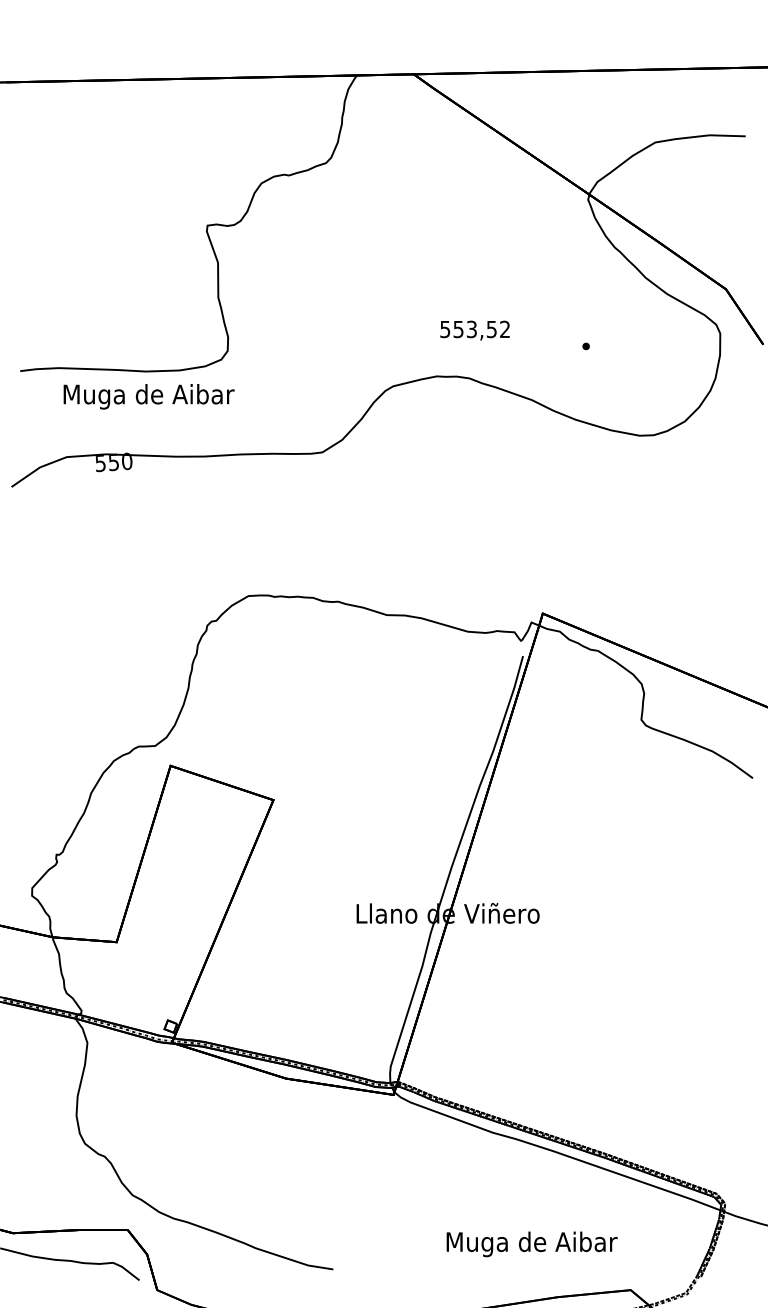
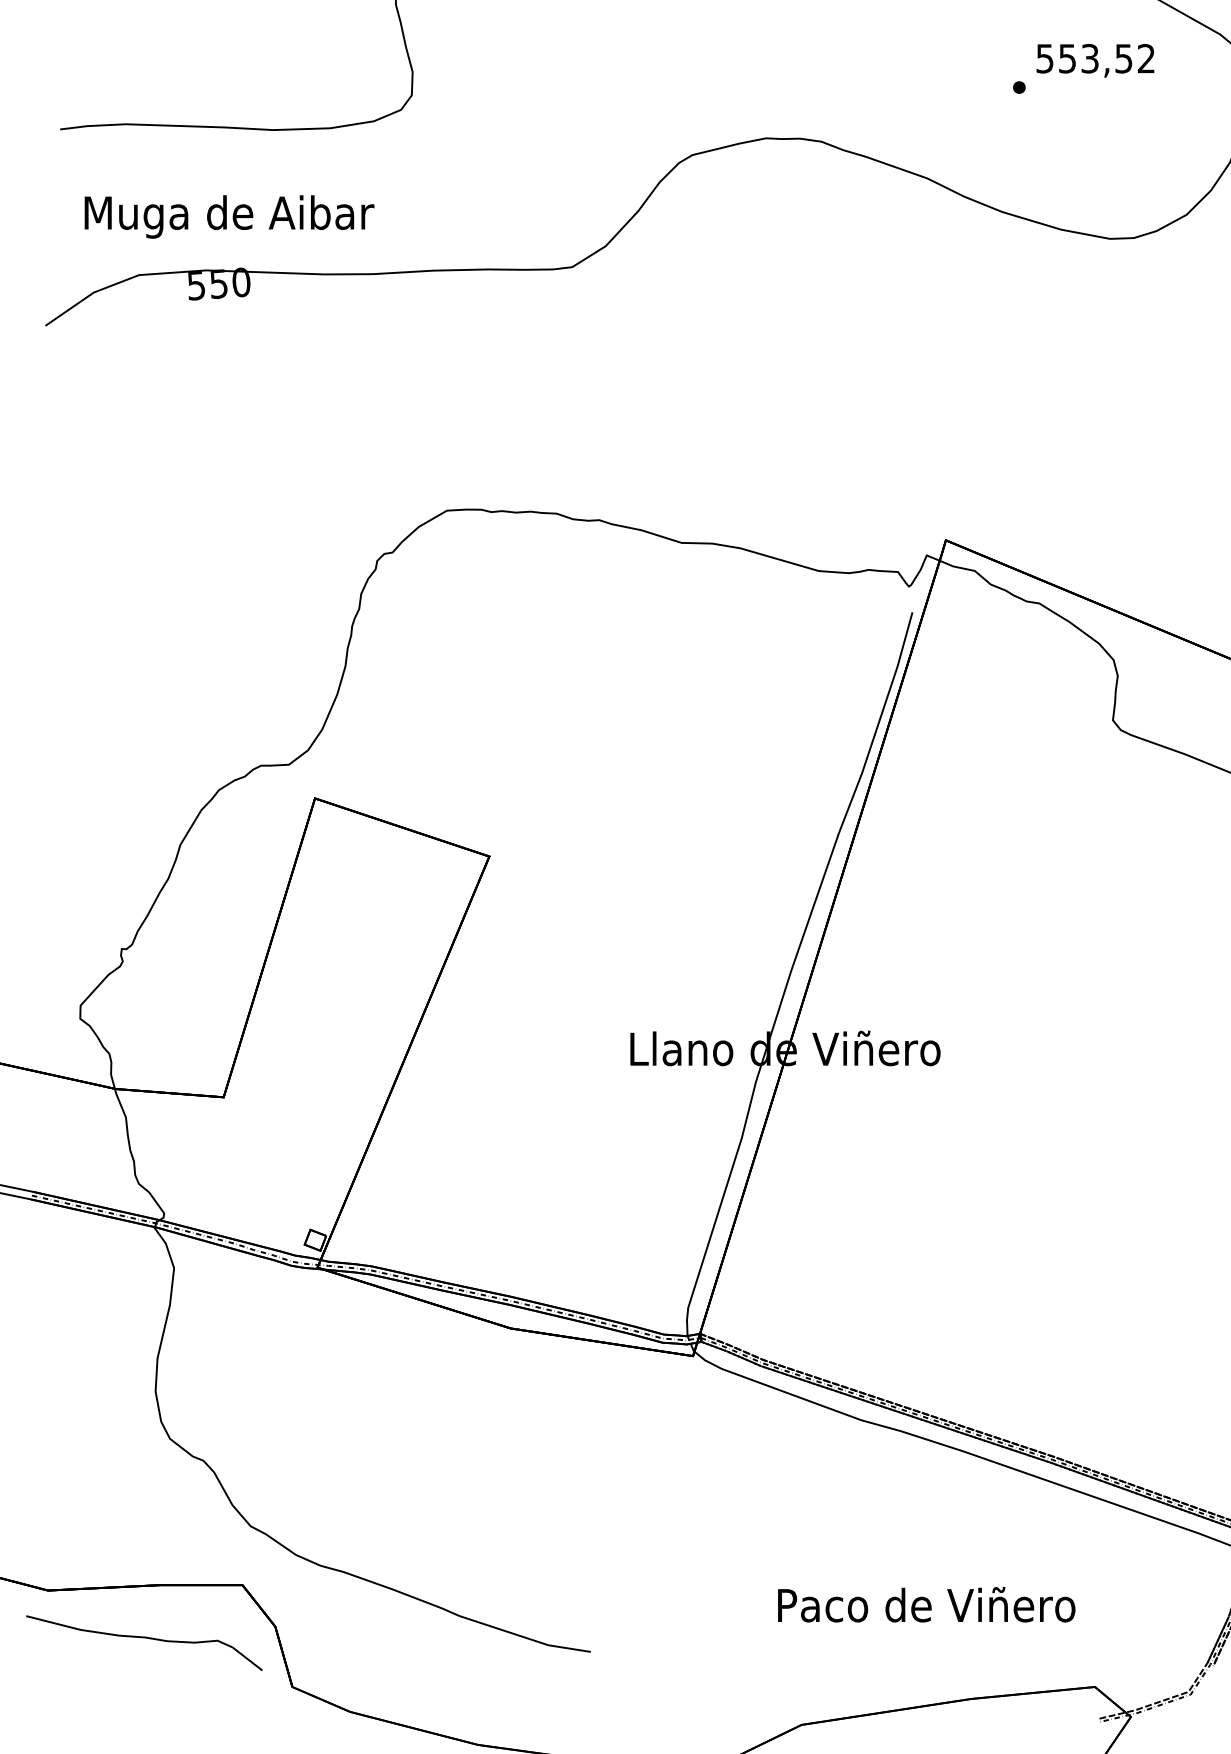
text: (474, 330) -> (1094, 60), moved
text: (148, 396) -> (228, 216), moved
text: (531, 1244) -> (926, 1609), Muga de Aibar -> Paco de Viñero

